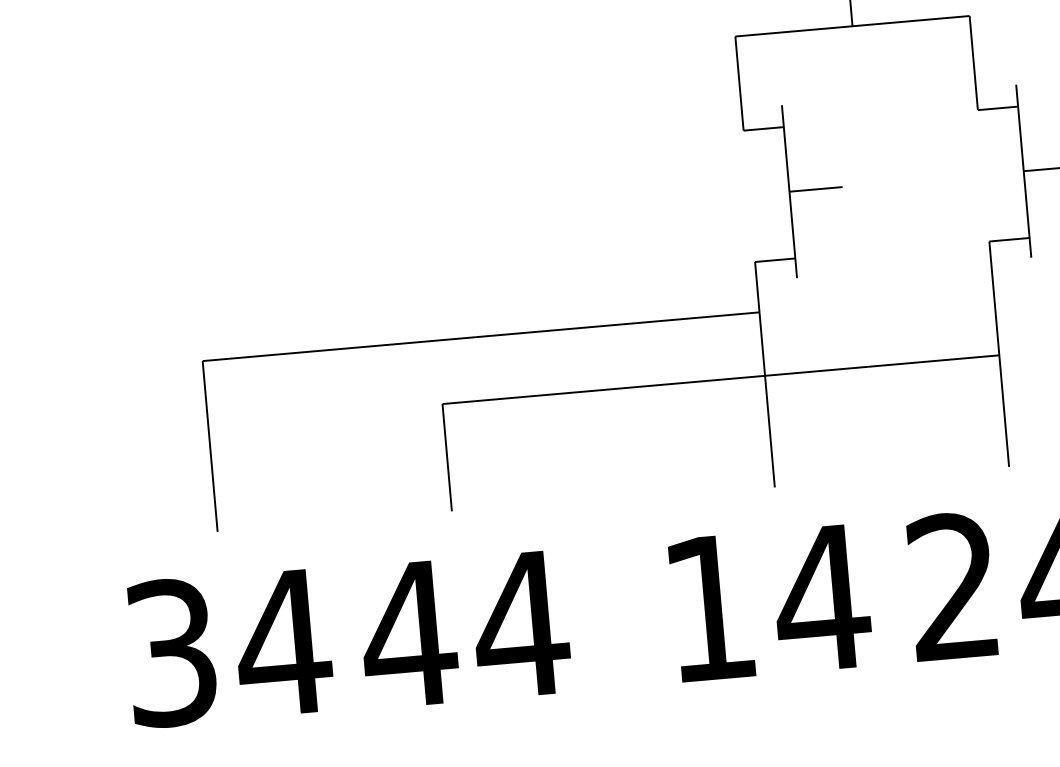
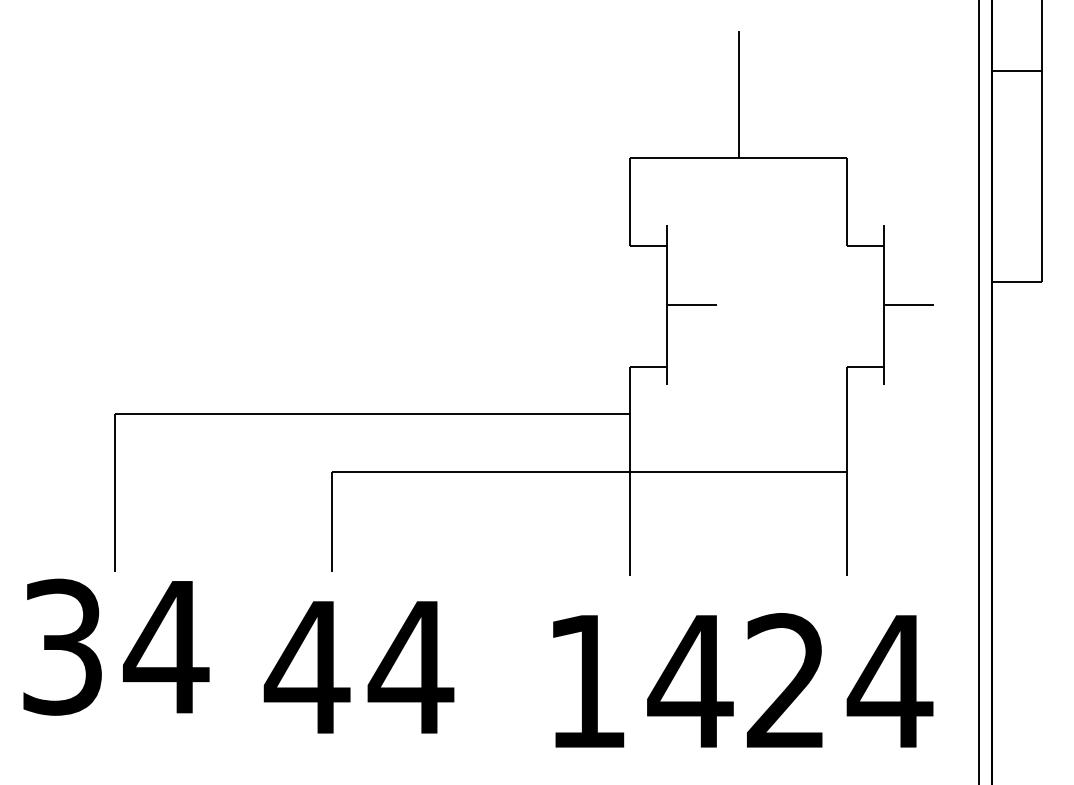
text: (771, 602) -> (643, 681), moved
text: (464, 629) -> (358, 667), moved
text: (229, 647) -> (116, 646), moved

